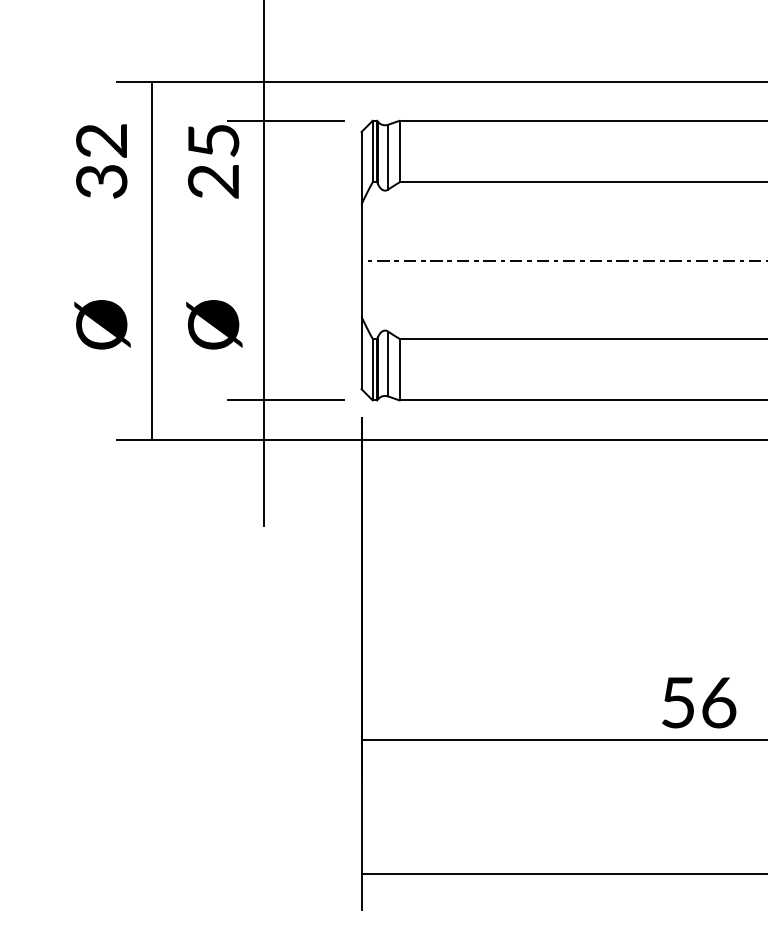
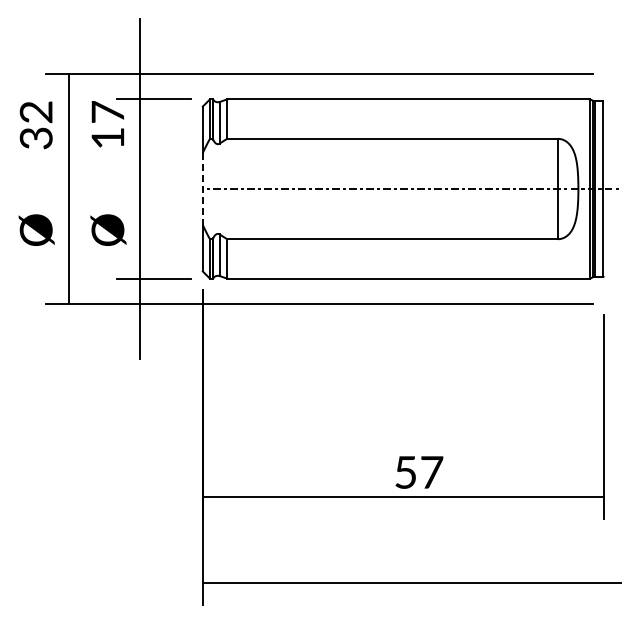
text: (212, 161) -> (107, 125), 25 -> 17
line: (361, 261) -> (202, 189), solid -> dashed
text: (719, 702) -> (432, 472), 56 -> 57

